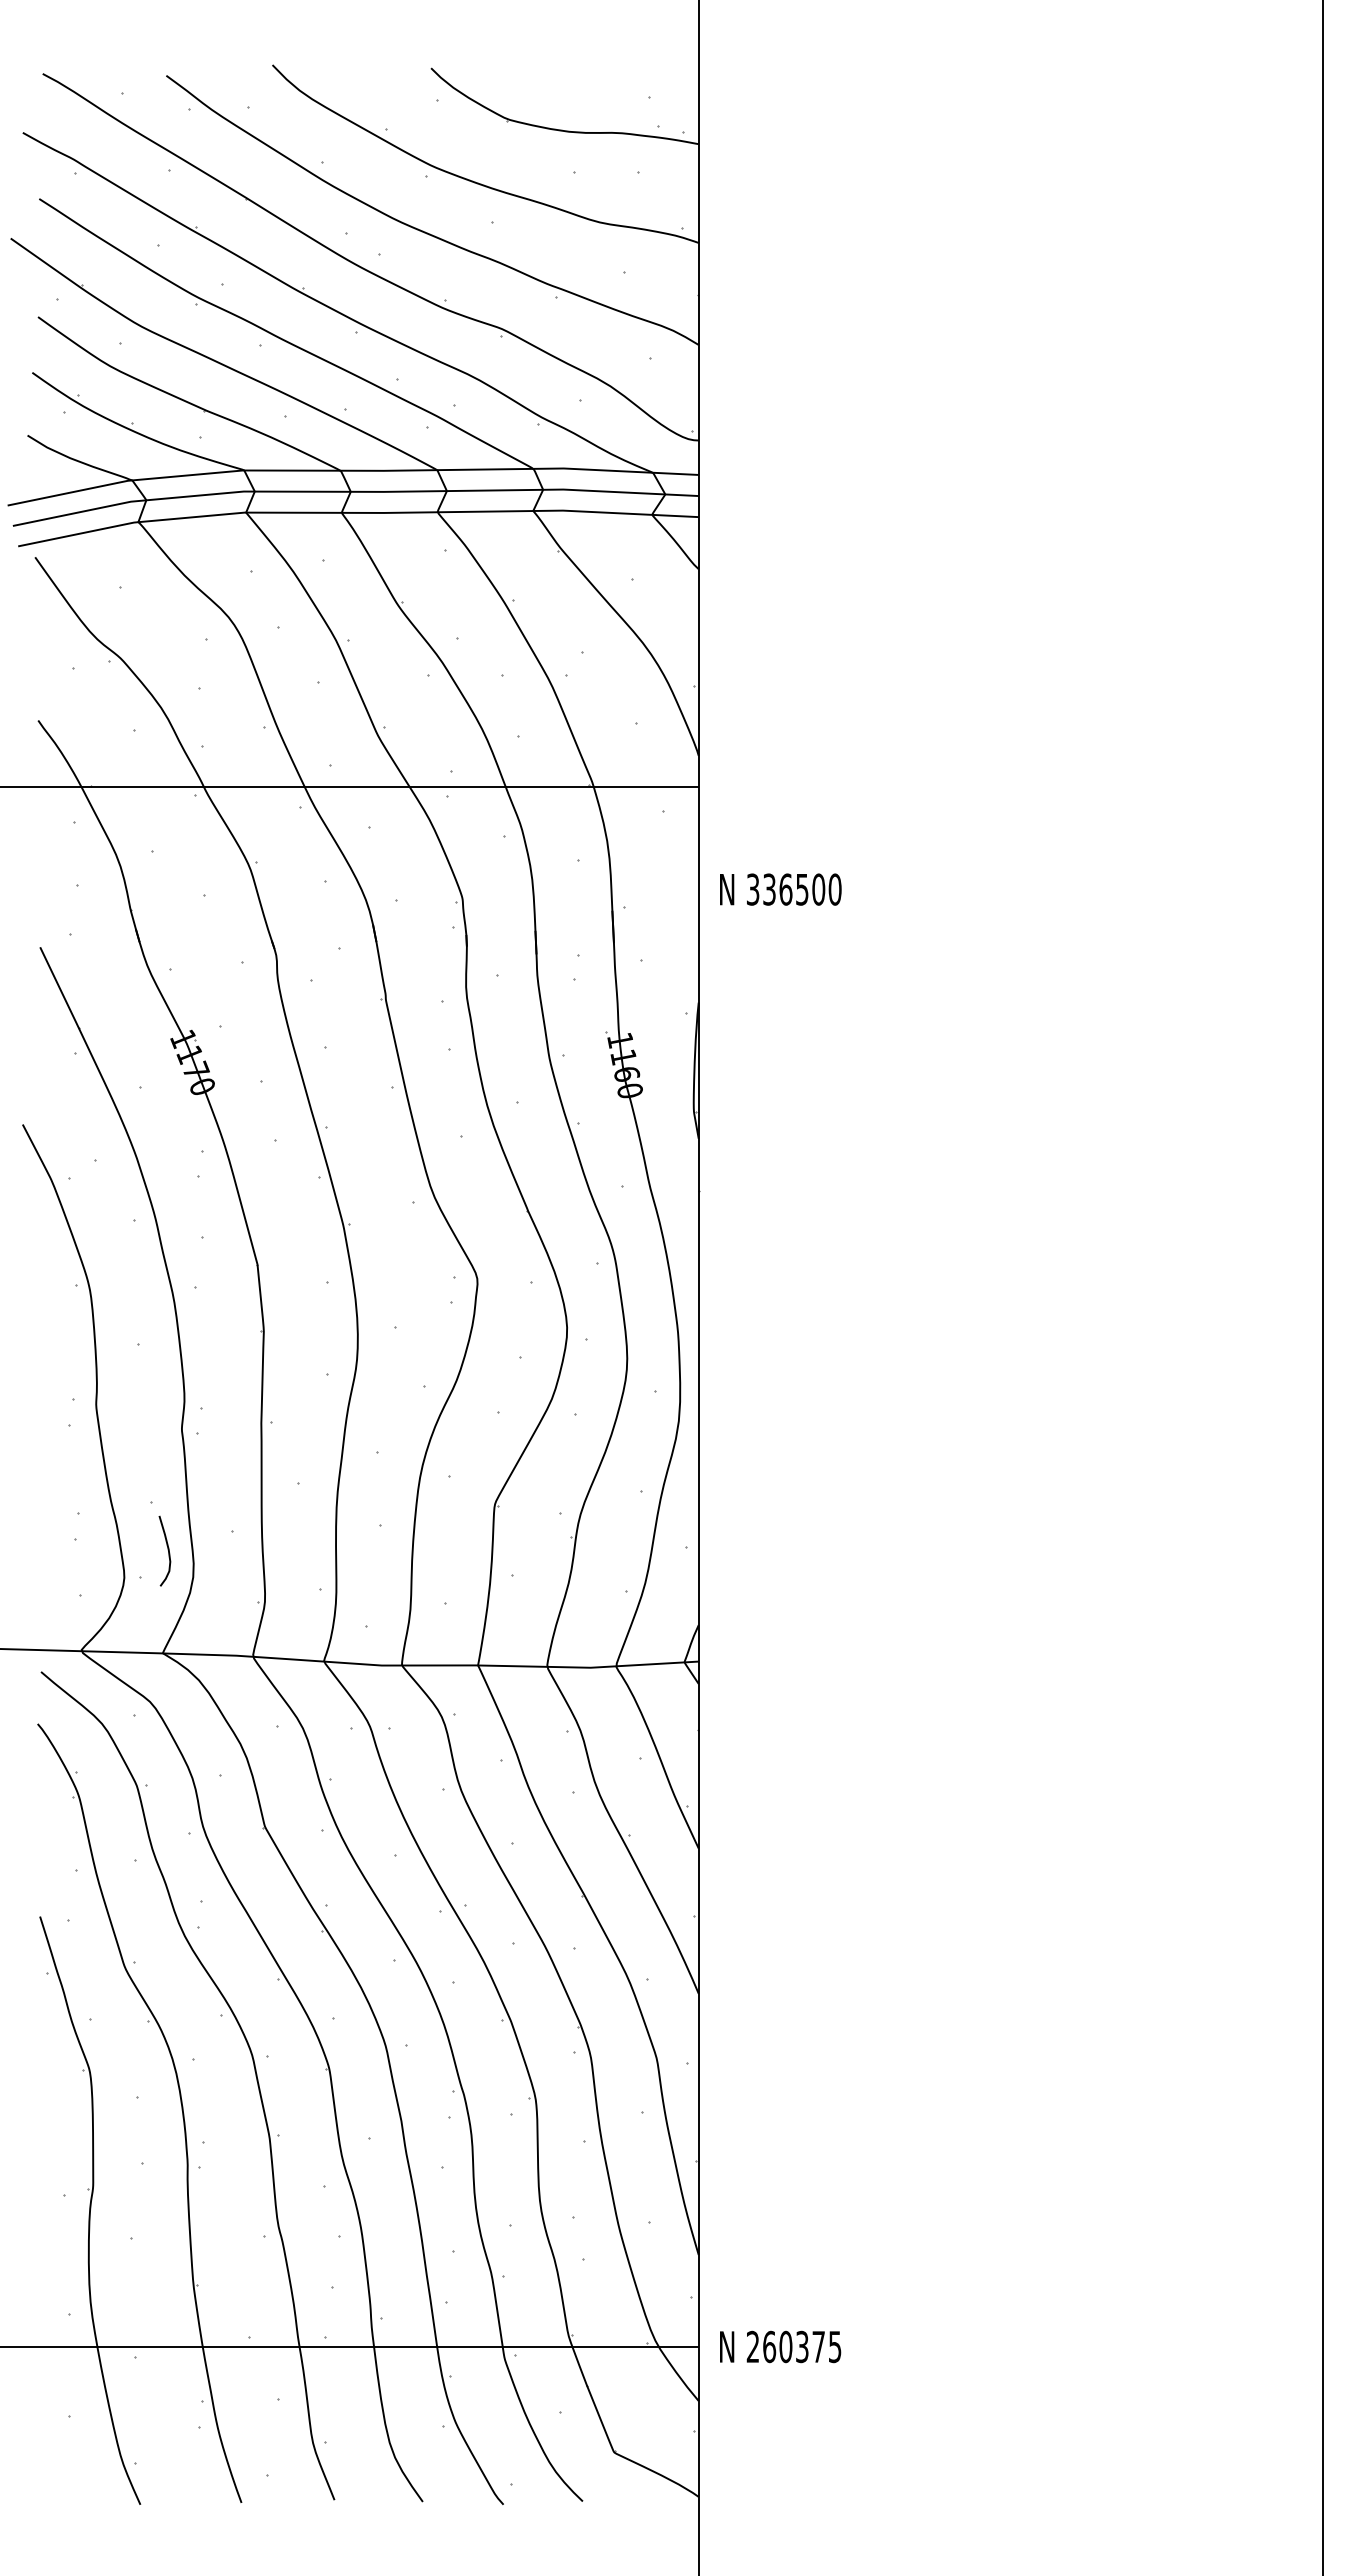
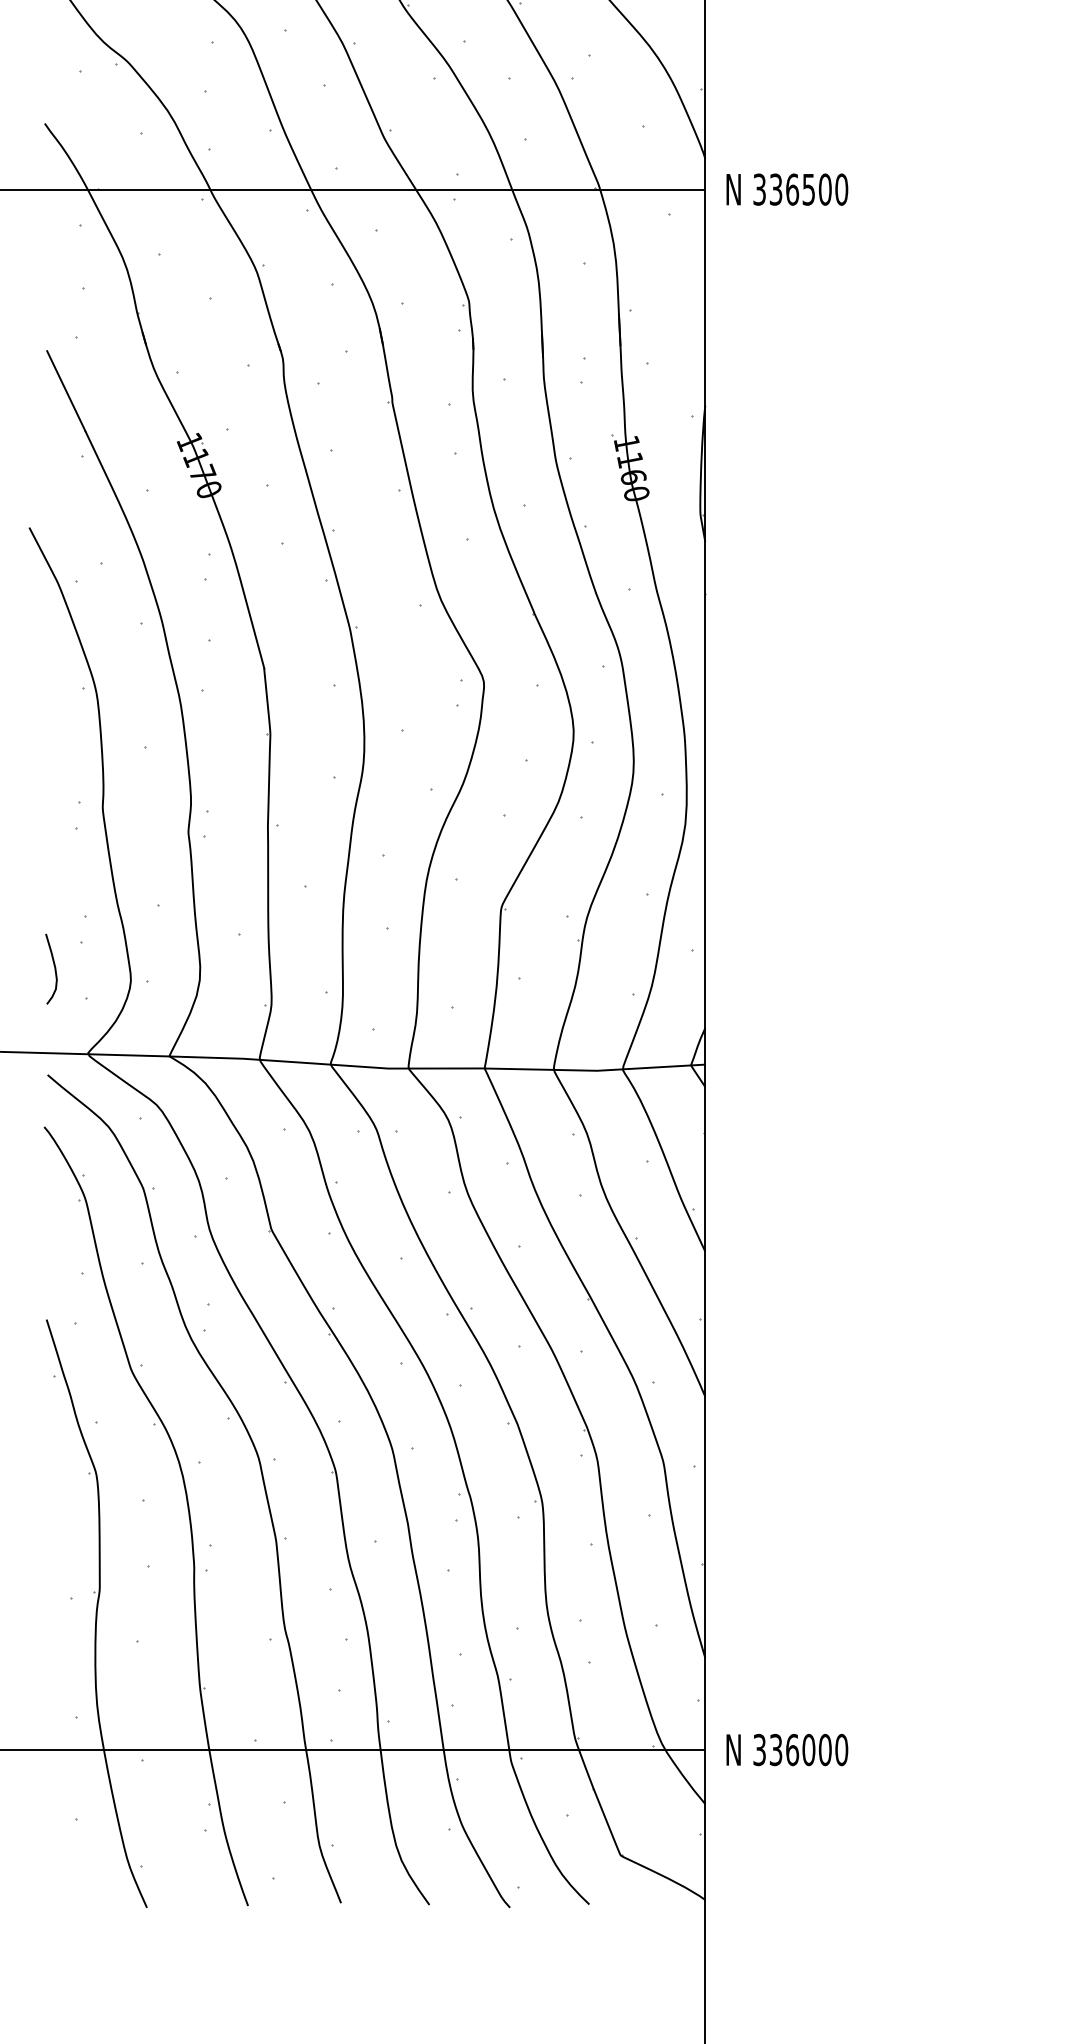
text: (780, 889) -> (787, 189), moved
curve: (167, 1550) -> (54, 968), moved
text: (793, 2346) -> (800, 1749), 260375 -> 336000

